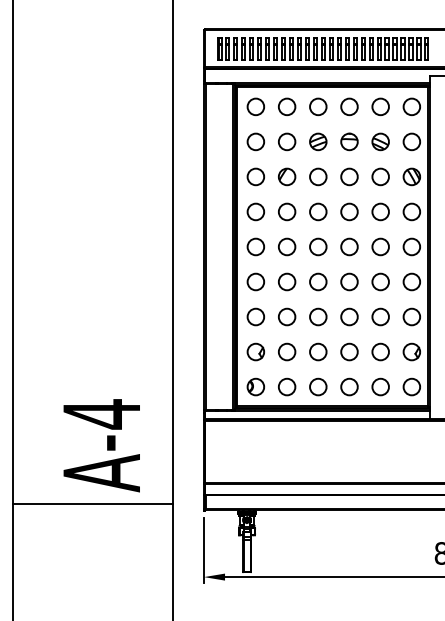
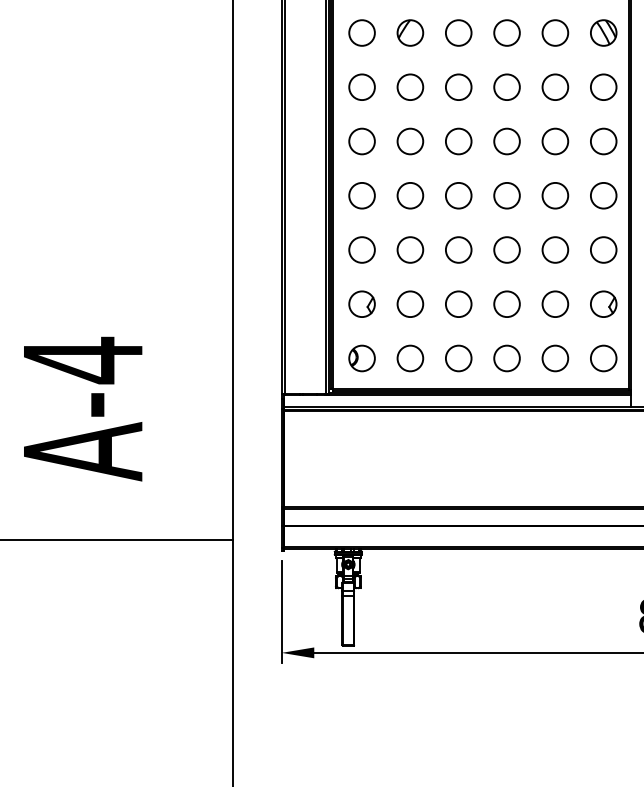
text: (101, 445) -> (82, 408), moved

